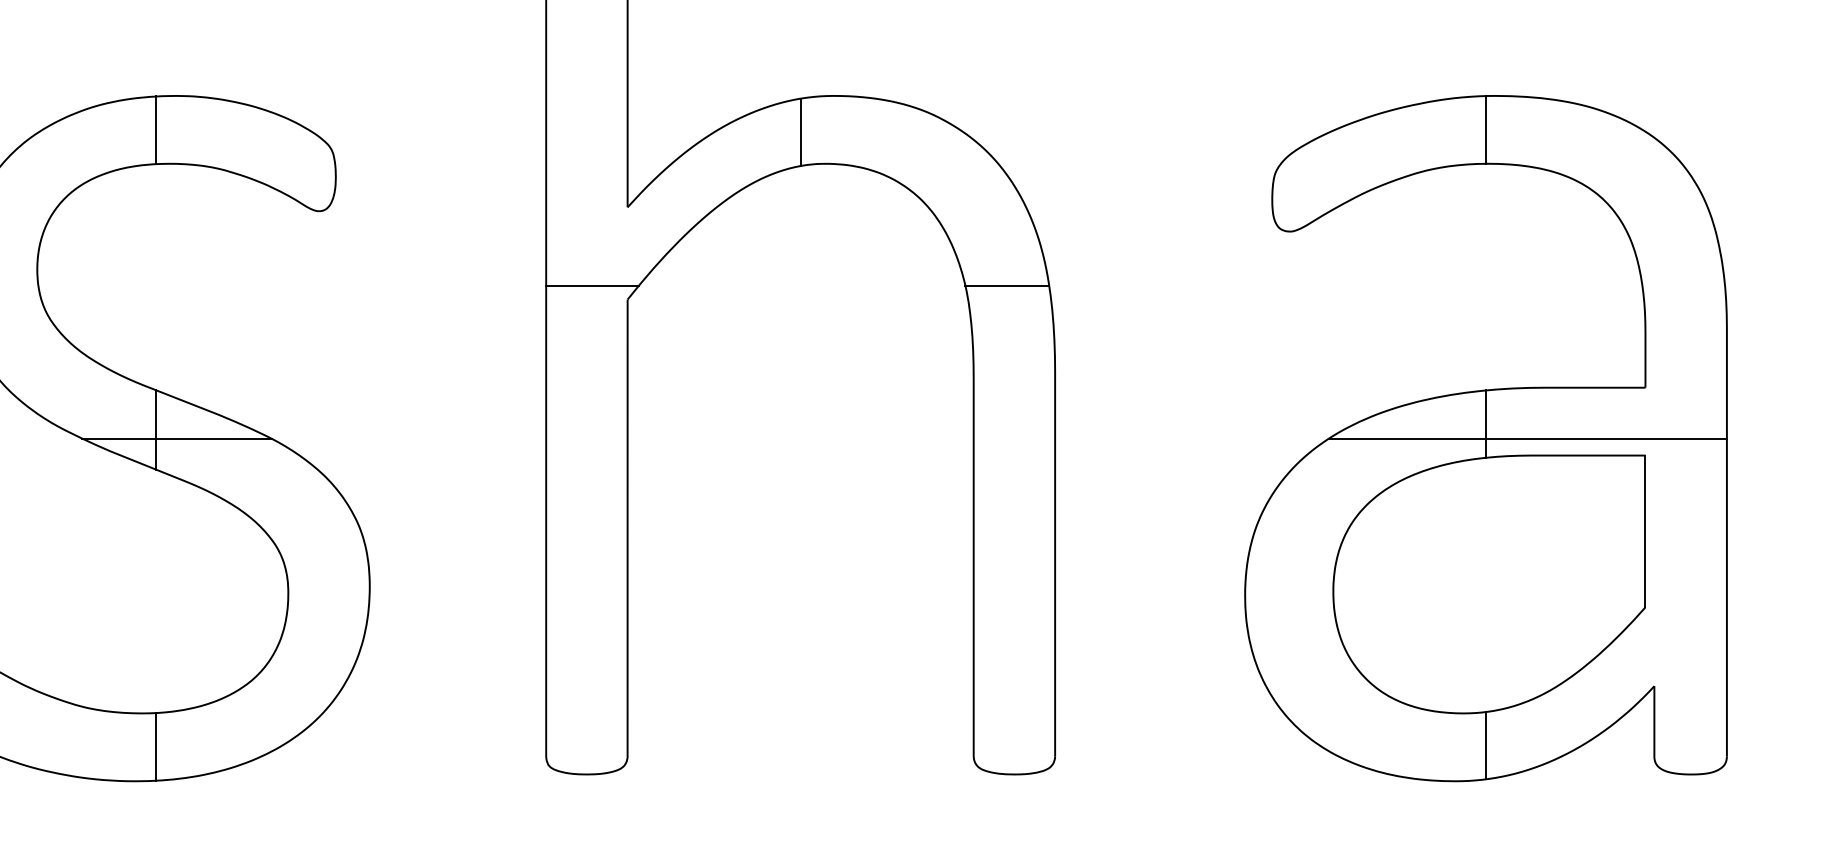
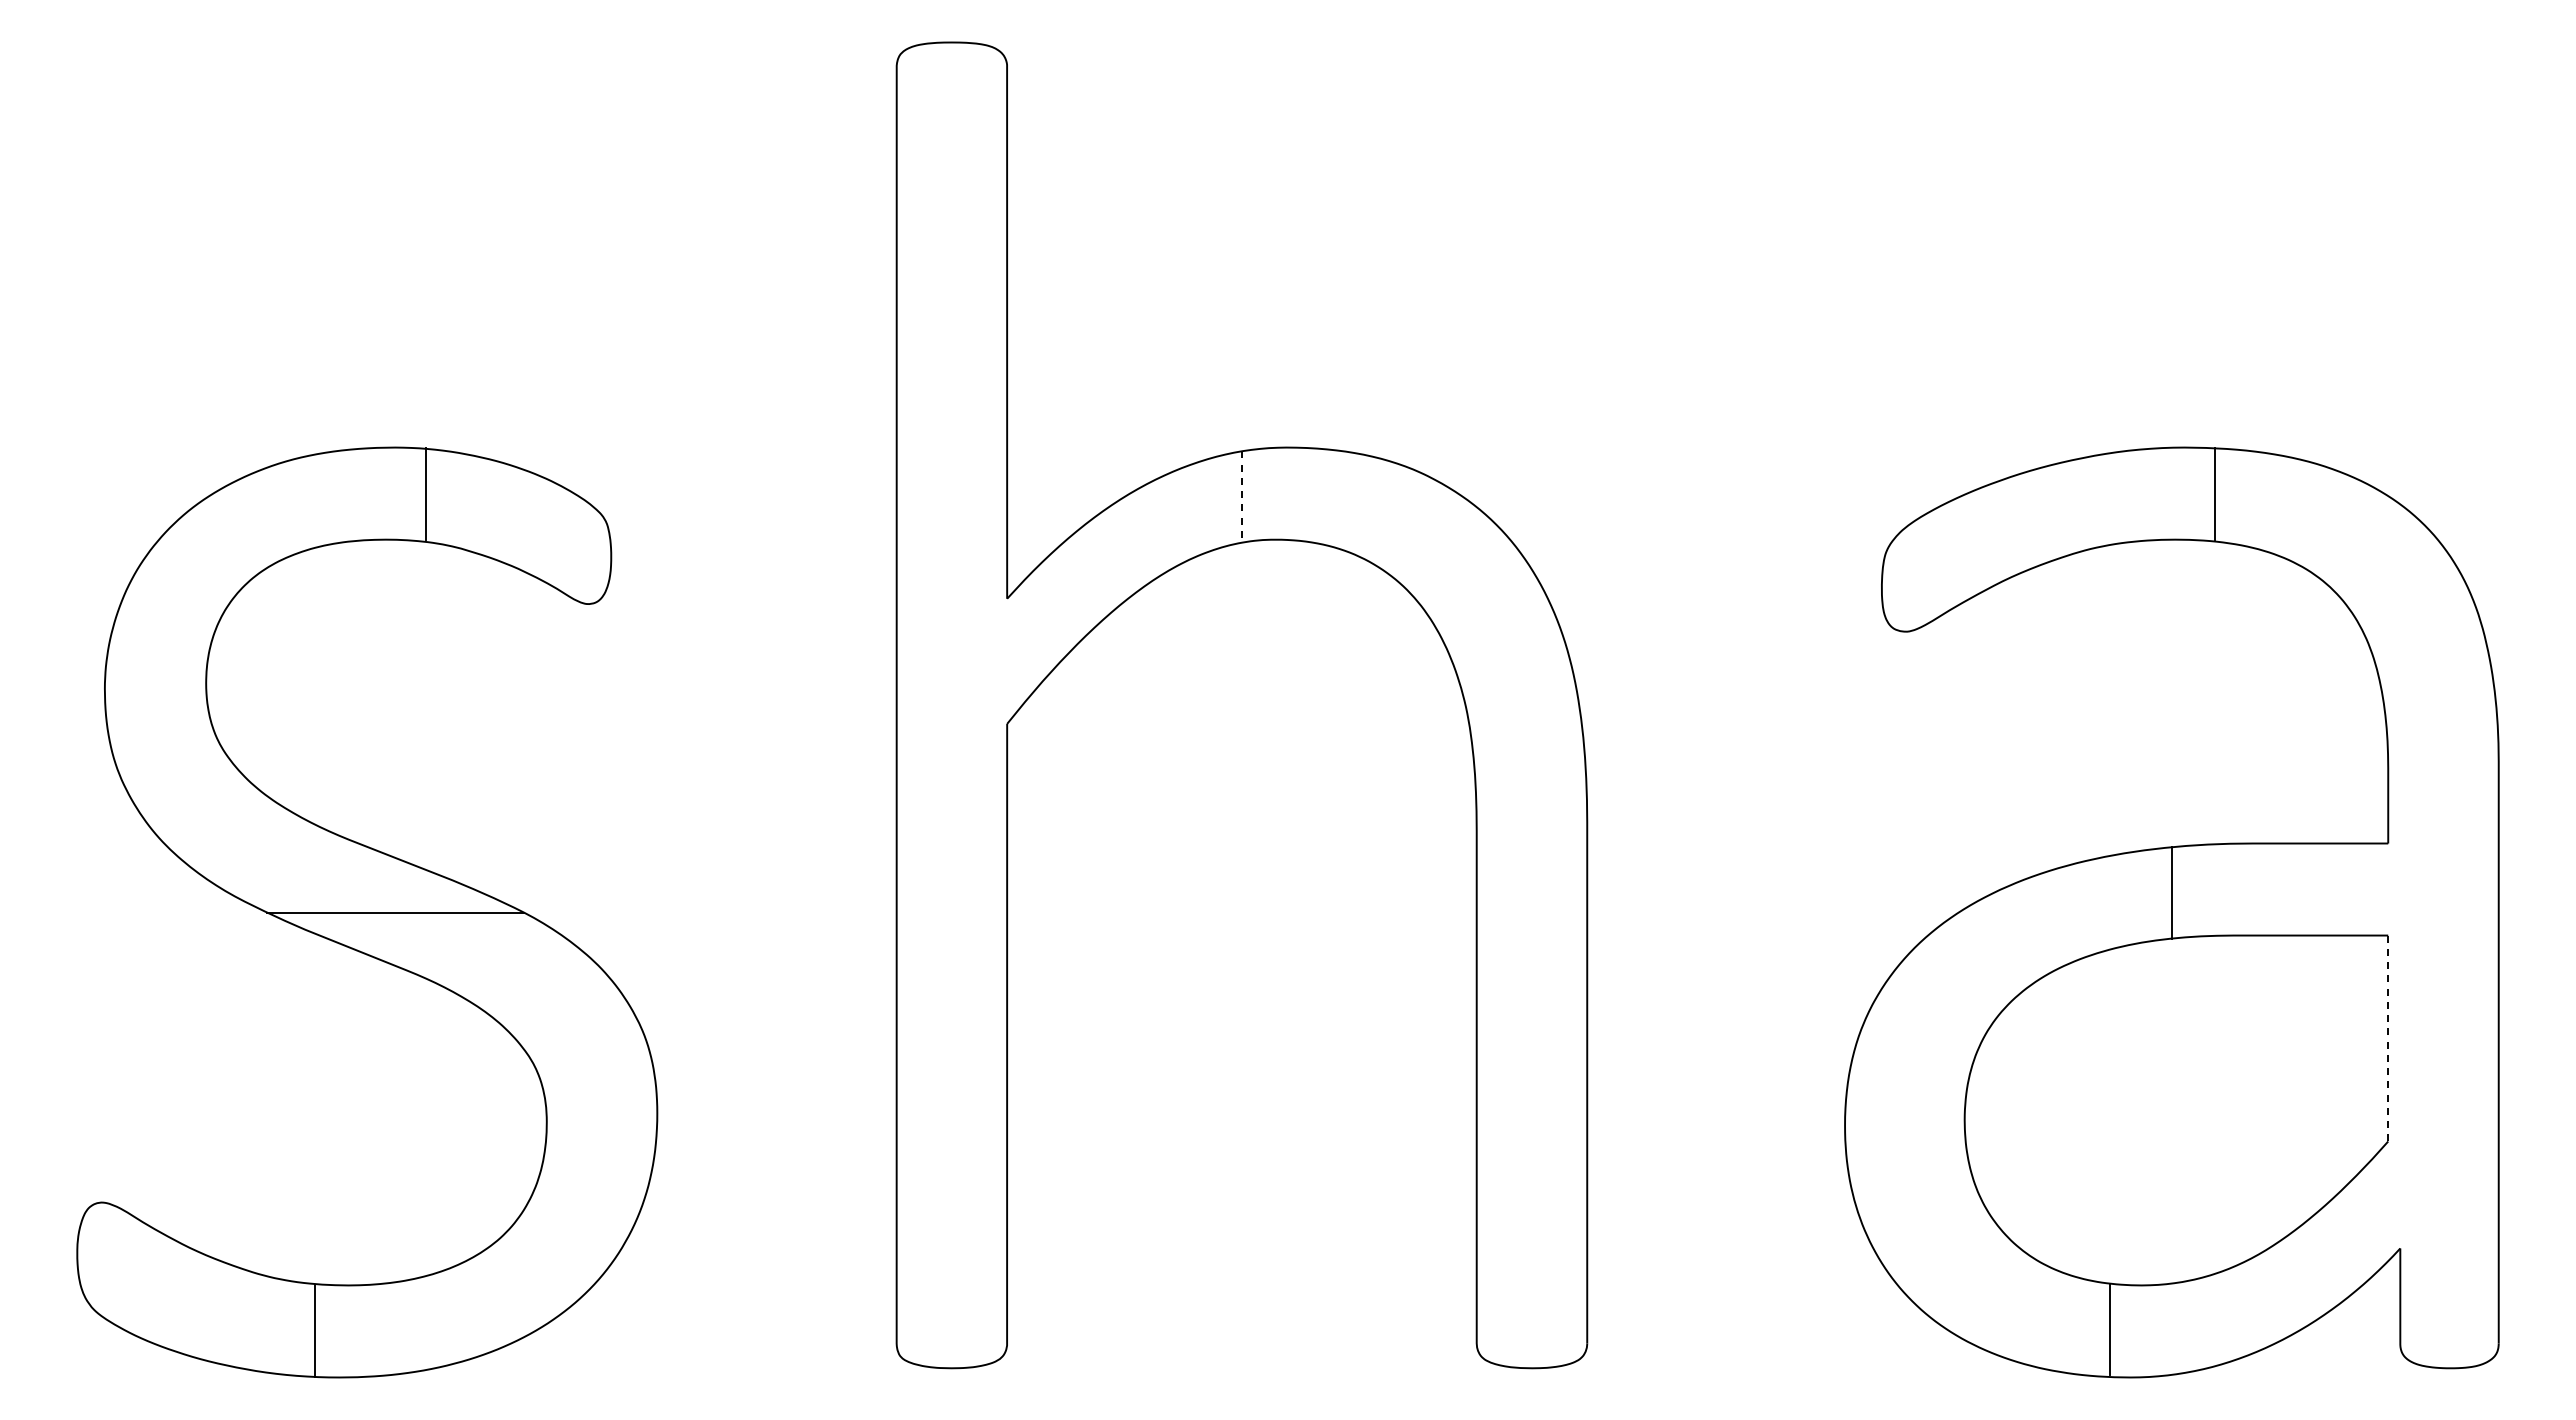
line: (1485, 129) -> (2214, 493), moved
line: (156, 130) -> (426, 494), moved
line: (800, 131) -> (1241, 496), solid -> dashed
line: (592, 286) -> (959, 705), removed
line: (1007, 286) -> (1522, 705), removed
line: (156, 429) -> (367, 900), removed
line: (1527, 438) -> (2228, 912), removed
line: (1645, 531) -> (2388, 1038), solid -> dashed
line: (1485, 745) -> (2109, 1328), moved
line: (156, 746) -> (315, 1330), moved

